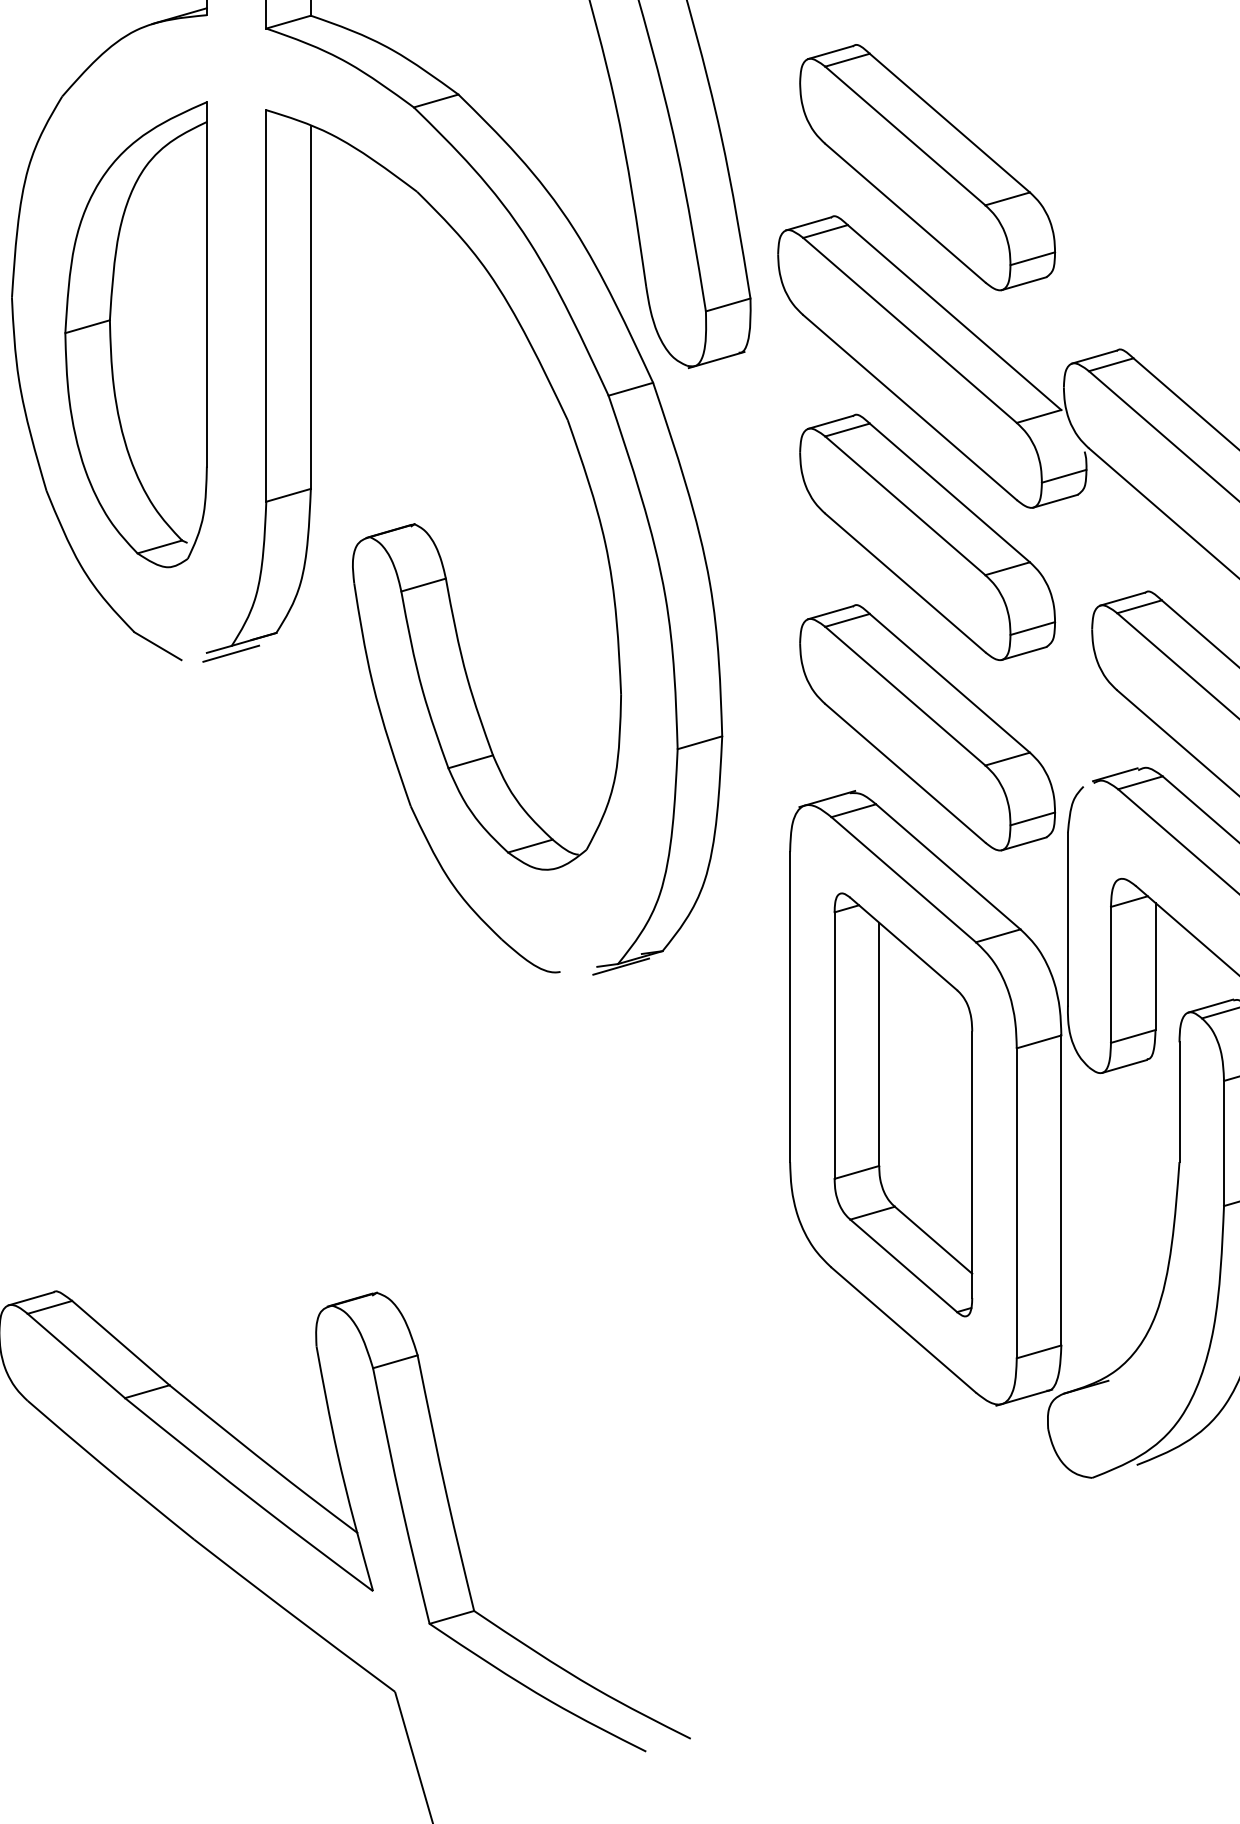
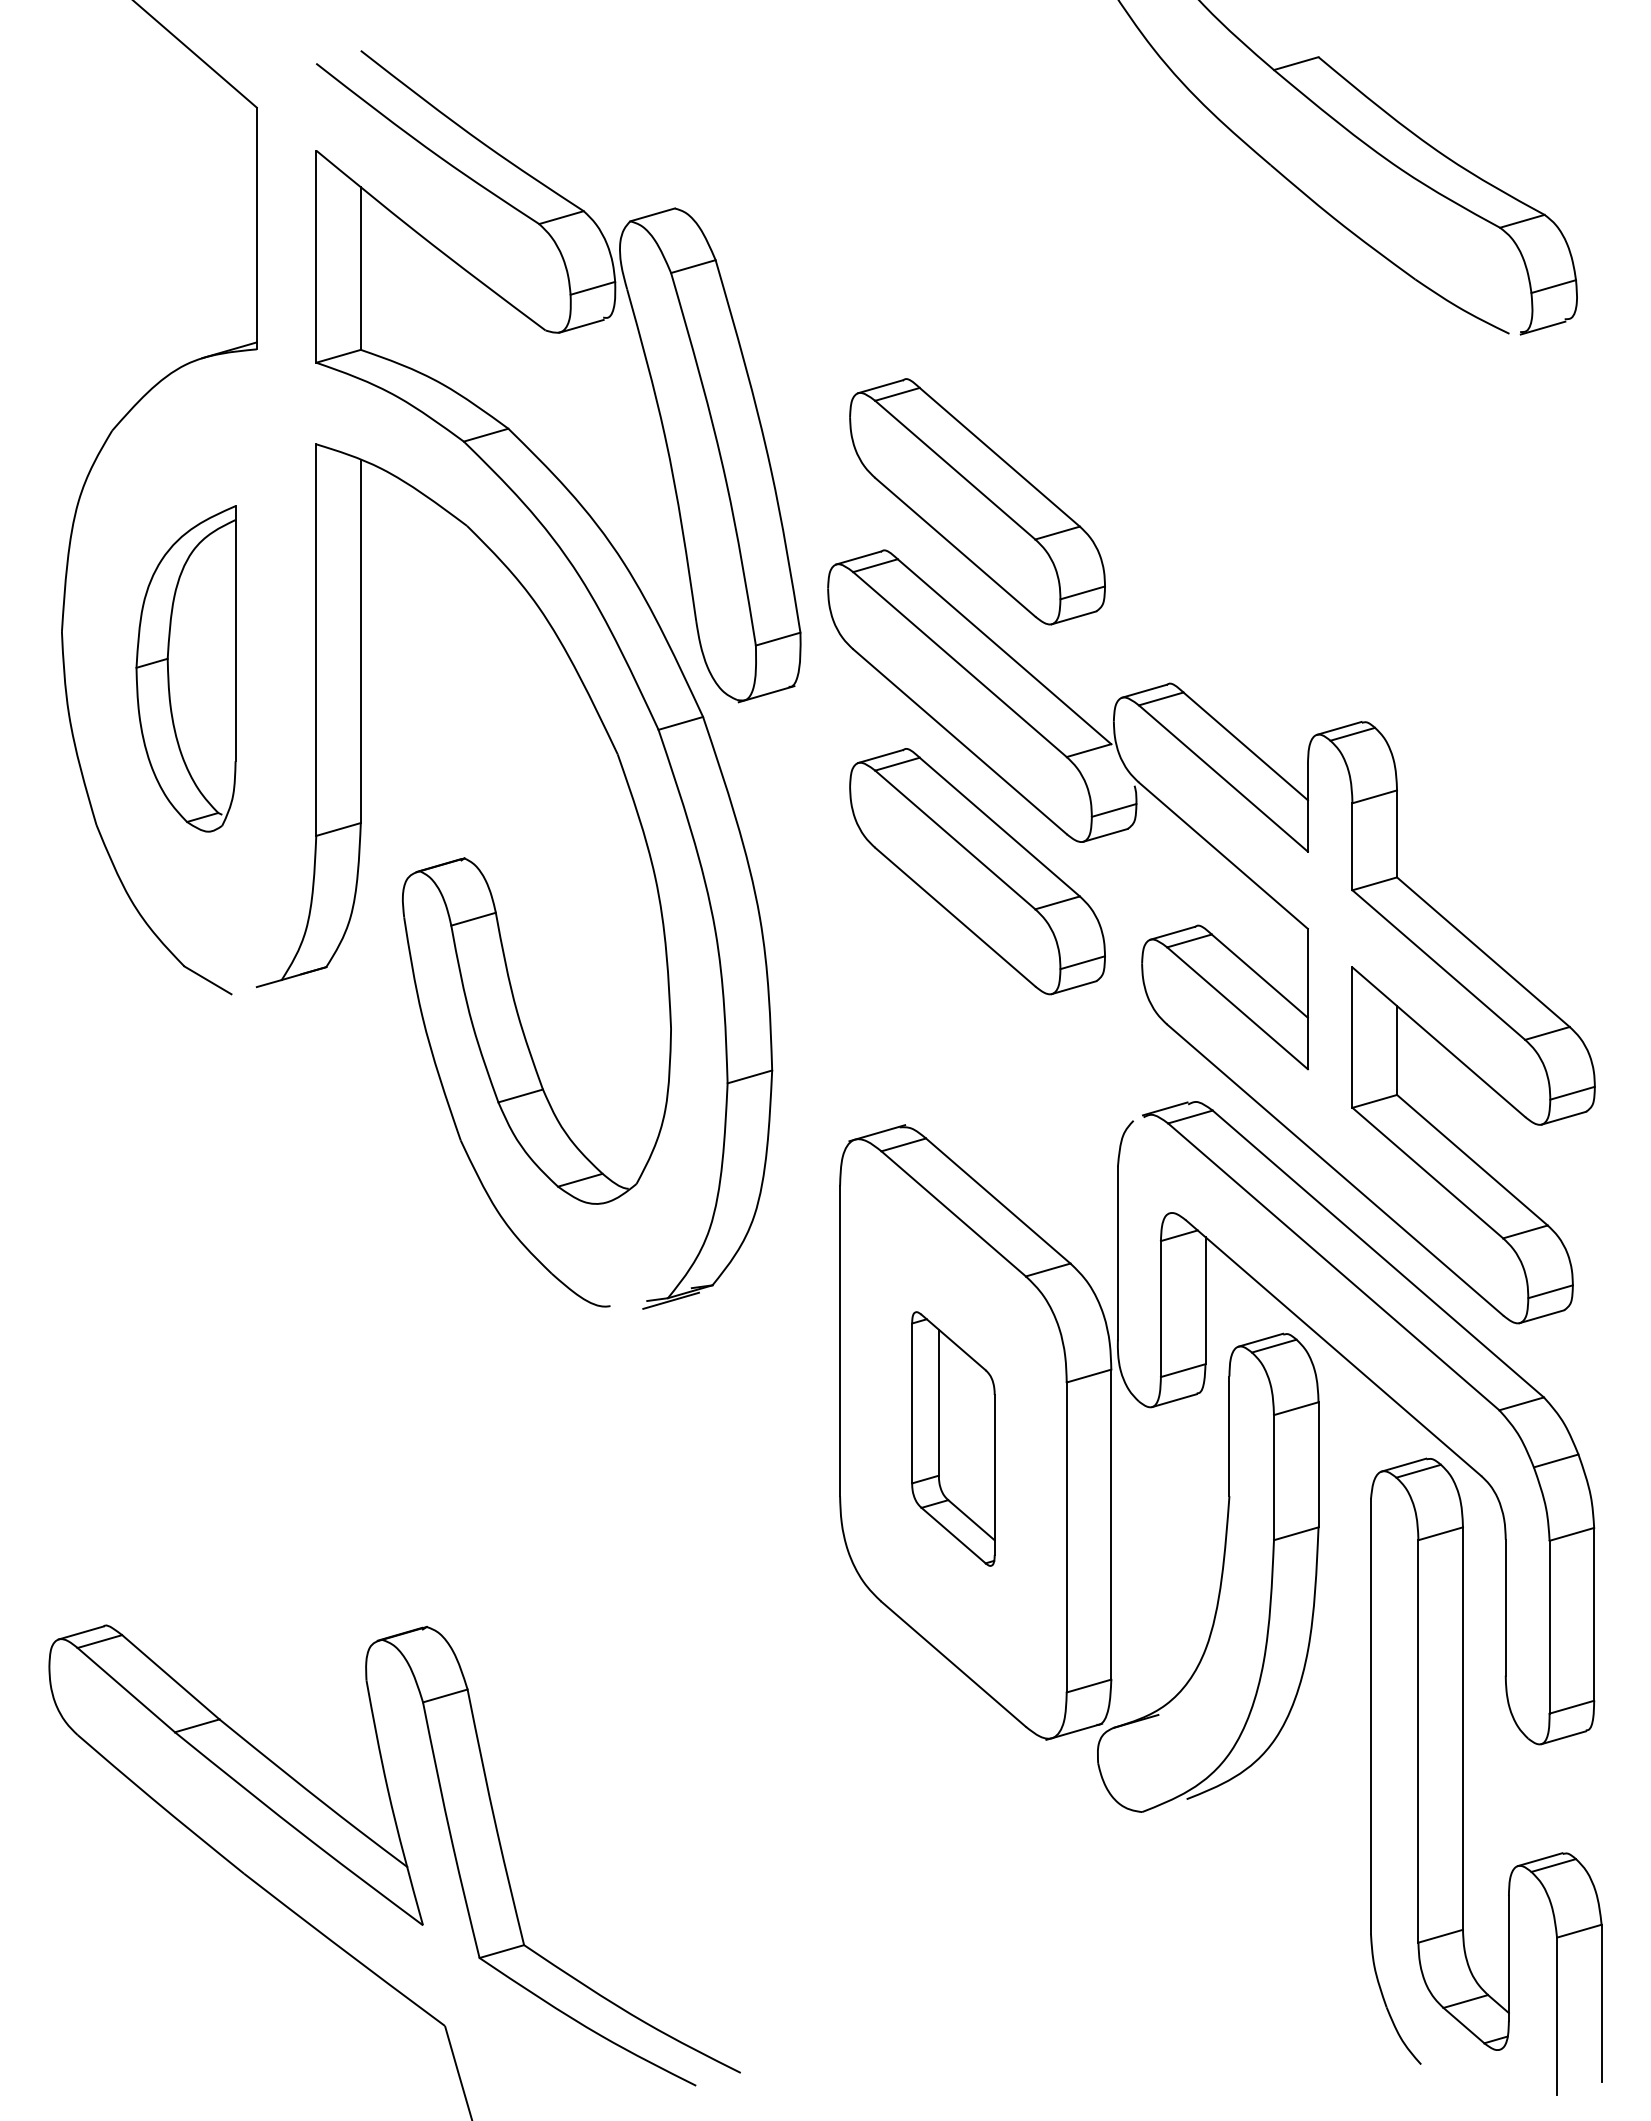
part: (135, 334) -> (185, 668), size x0.7
line: (231, 653) -> (281, 987), removed
part: (927, 727) -> (977, 1061), removed
part: (903, 1104) -> (953, 1438), size x0.6

